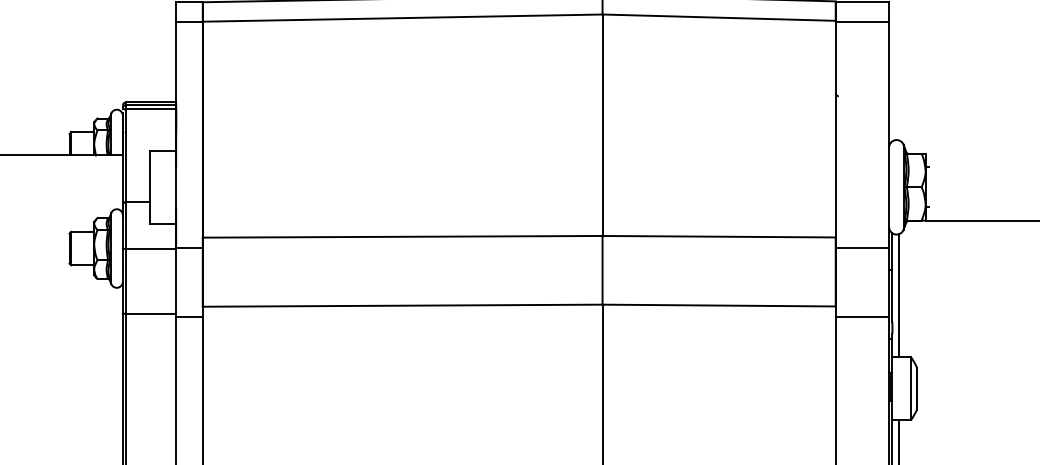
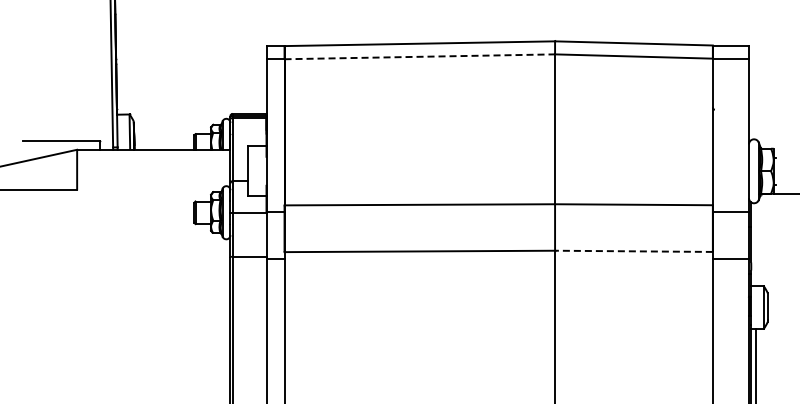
line: (403, 17) -> (420, 56), solid -> dashed
line: (898, 295) -> (755, 244), removed
line: (718, 305) -> (633, 251), solid -> dashed

